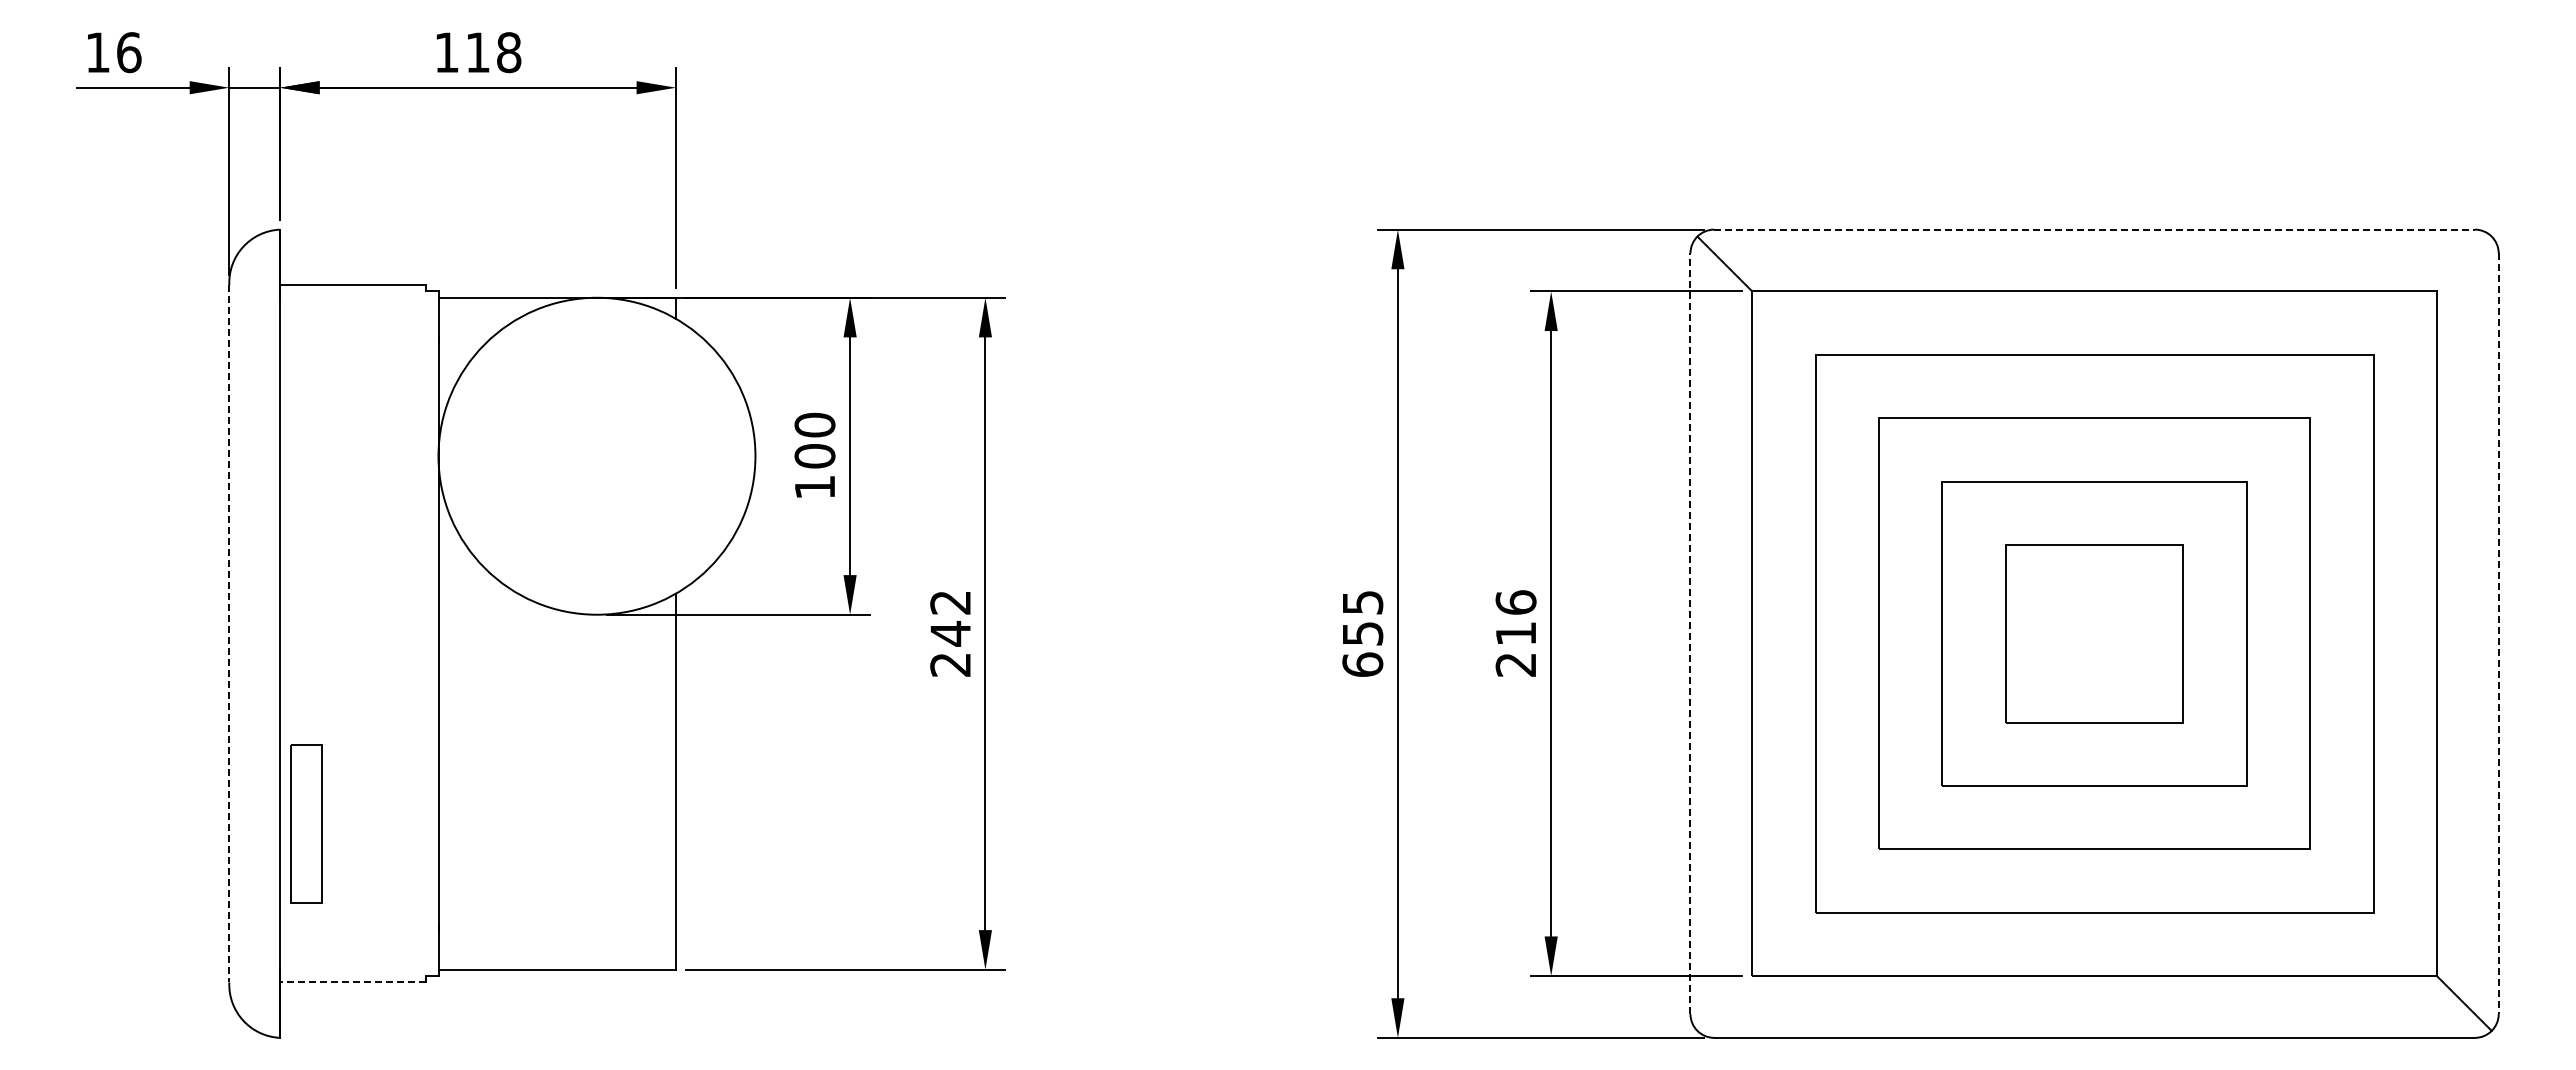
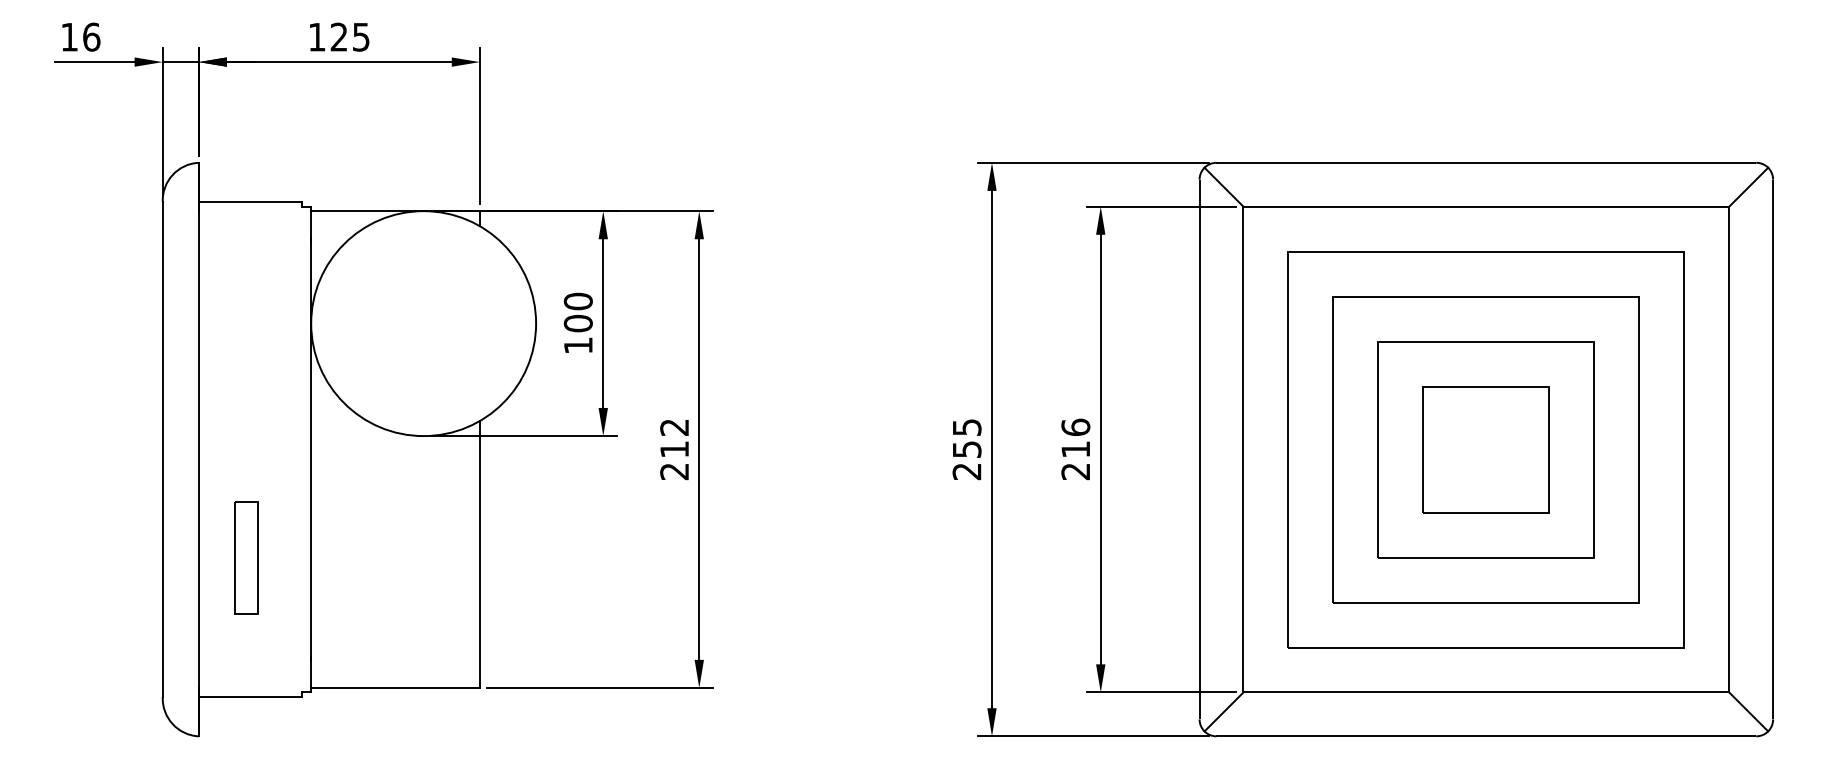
text: (493, 52) -> (350, 37), 118 -> 125
line: (2095, 229) -> (1487, 162), dashed -> solid
line: (2463, 263) -> (1748, 186), added
line: (229, 633) -> (162, 449), dashed -> solid
text: (950, 633) -> (674, 449), 242 -> 212
line: (1690, 633) -> (1199, 449), dashed -> solid
line: (2498, 634) -> (1772, 450), dashed -> solid
text: (1362, 664) -> (966, 471), 655 -> 255
part: (306, 823) -> (246, 557), moved
line: (352, 982) -> (250, 697), dashed -> solid
line: (1724, 1003) -> (1223, 711), added

